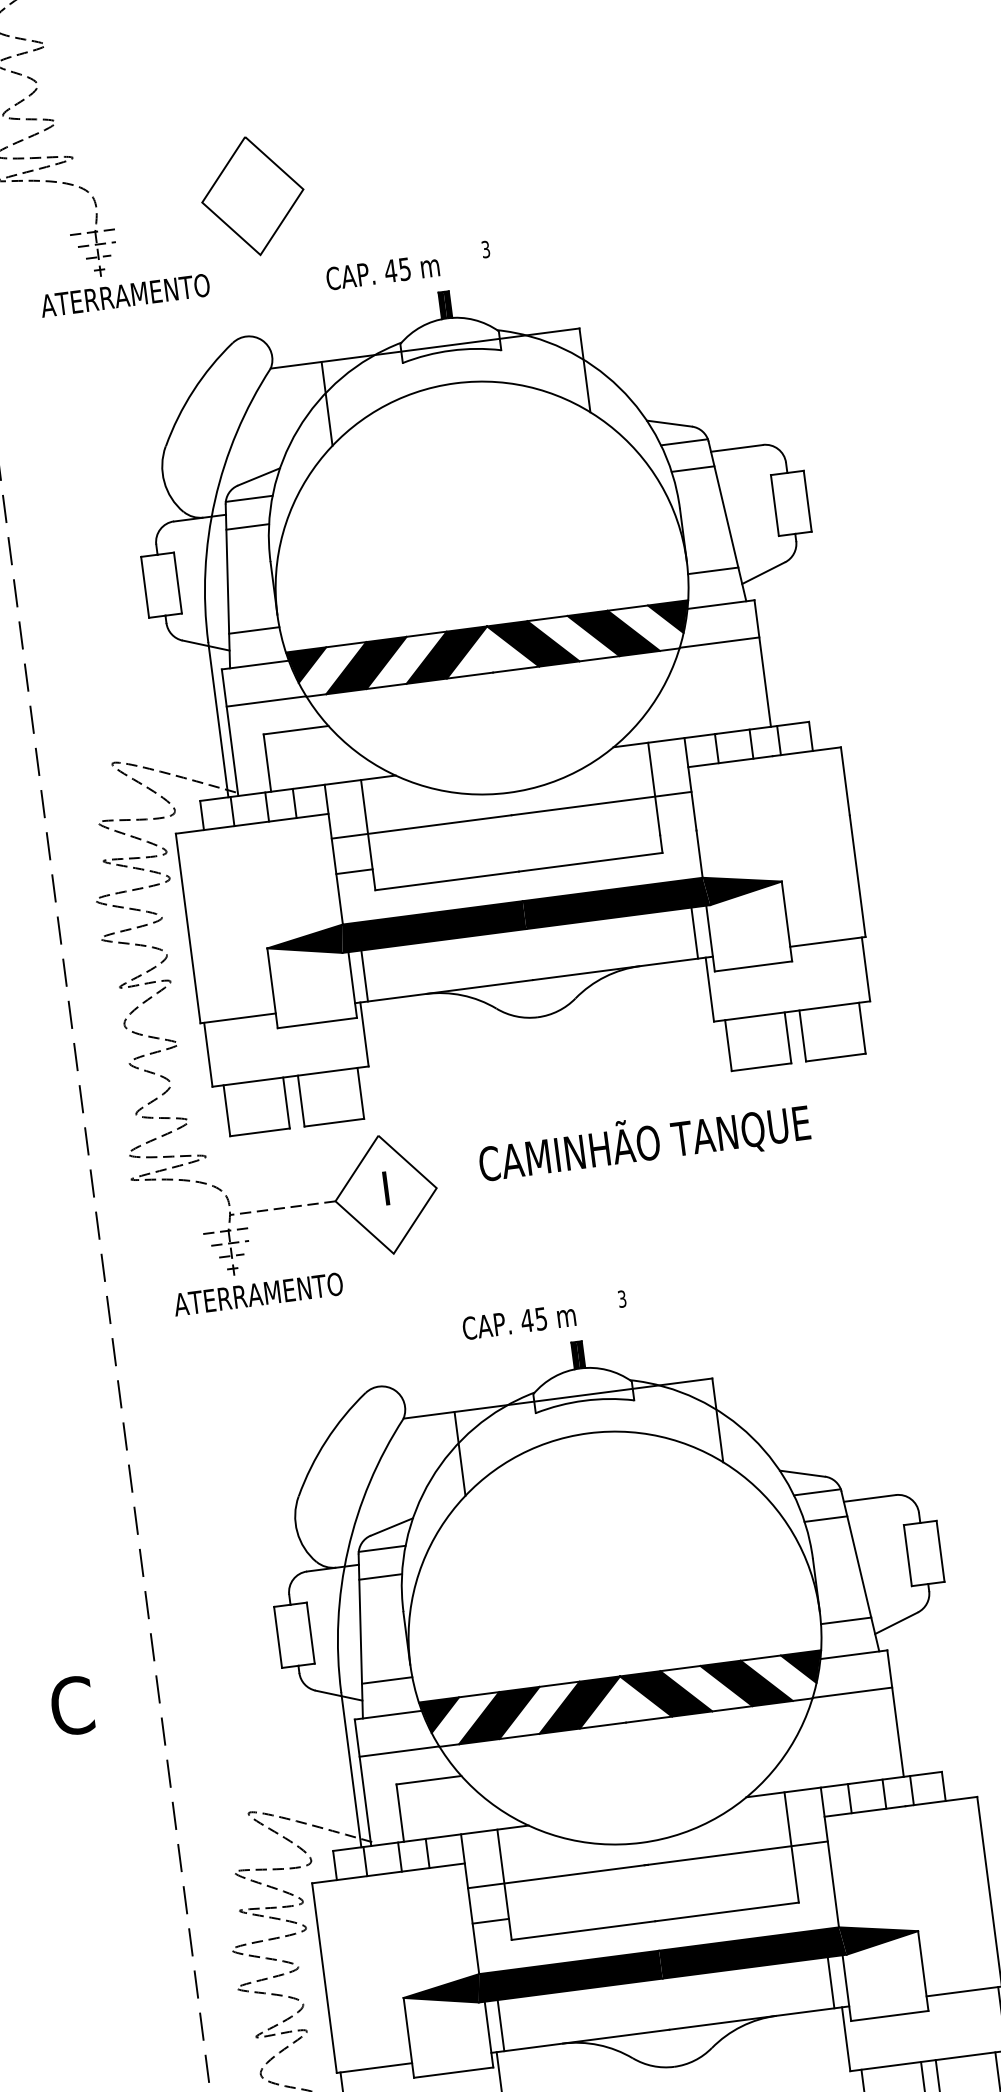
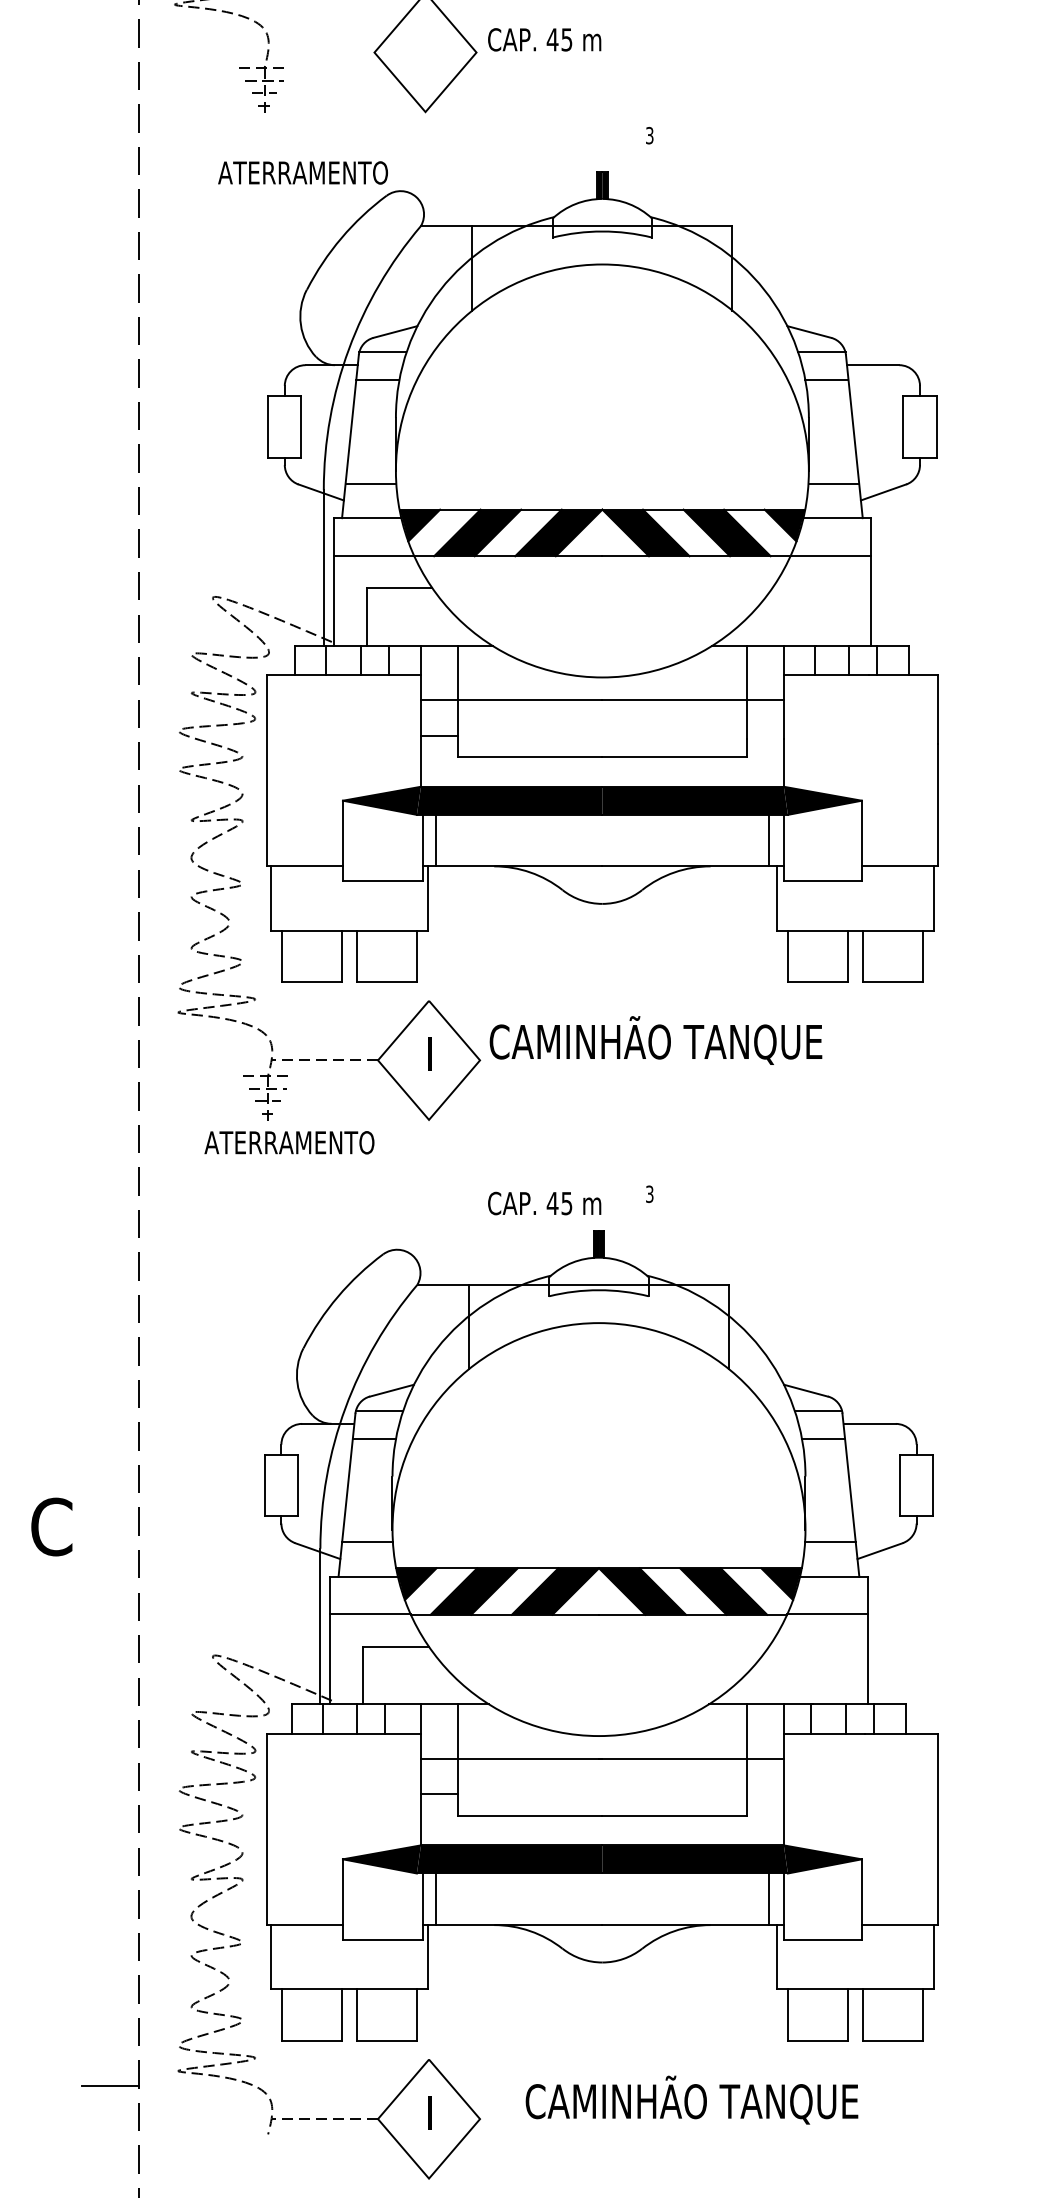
text: (382, 271) -> (544, 39), moved
text: (124, 295) -> (302, 172), moved
text: (643, 1142) -> (655, 1040), moved

